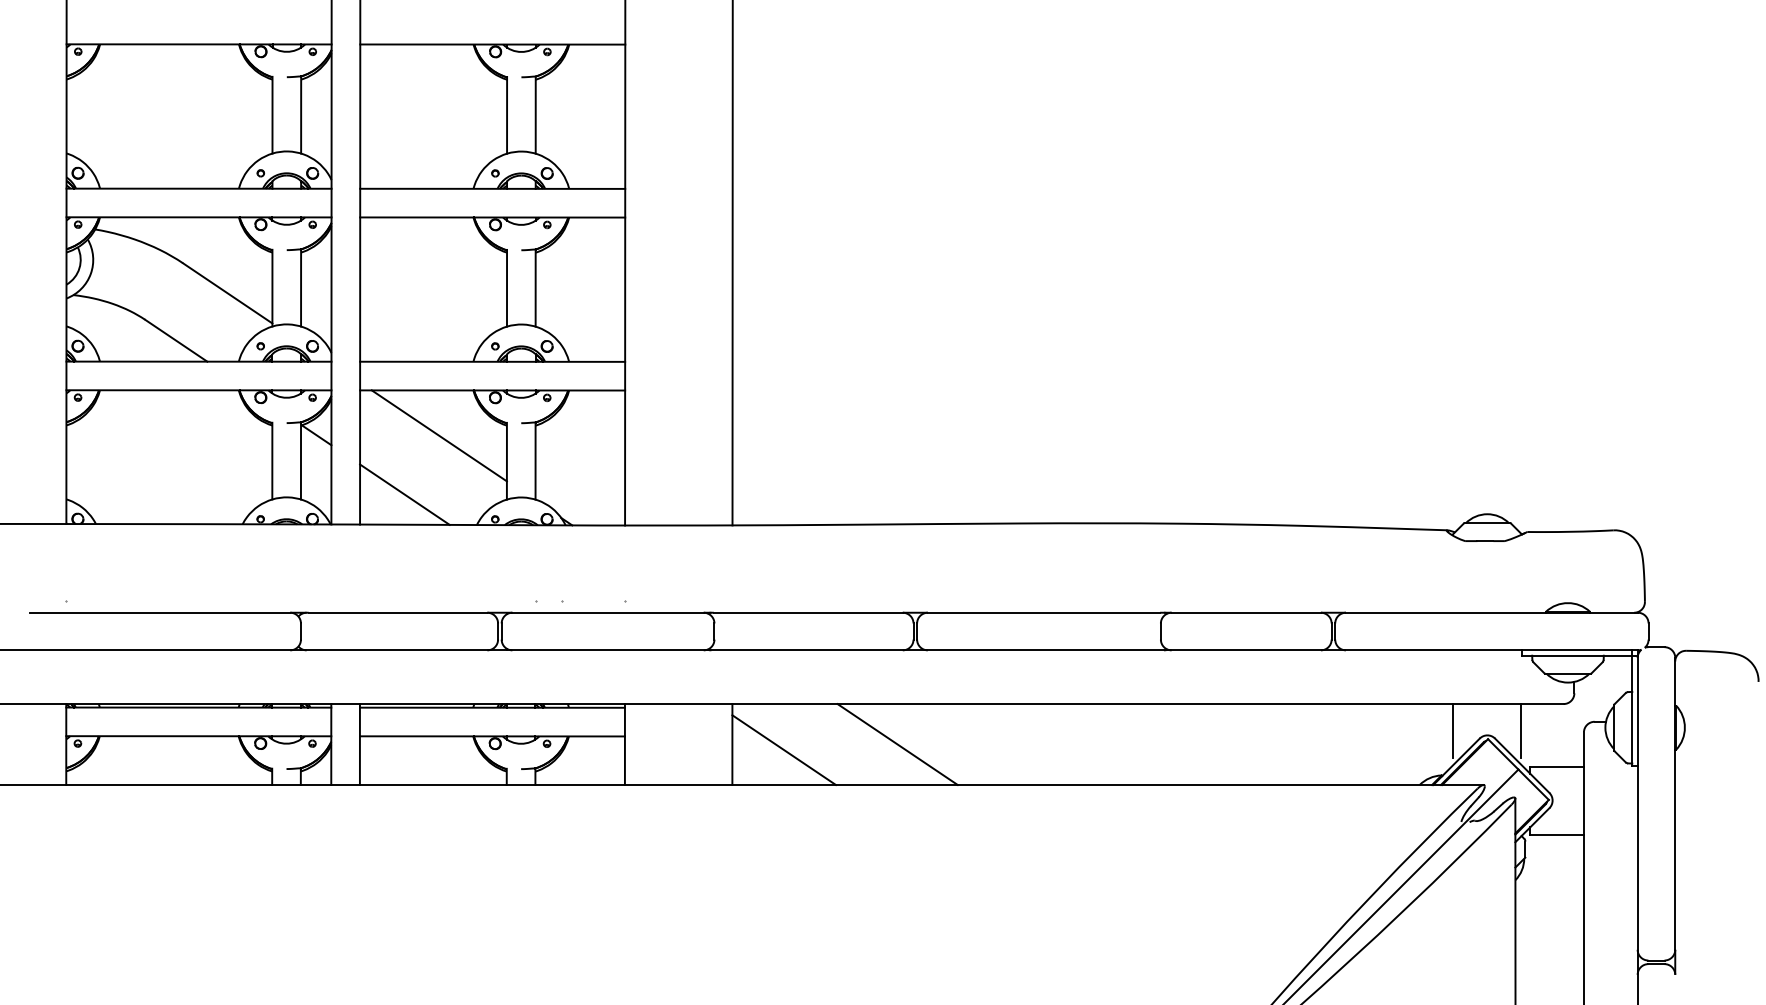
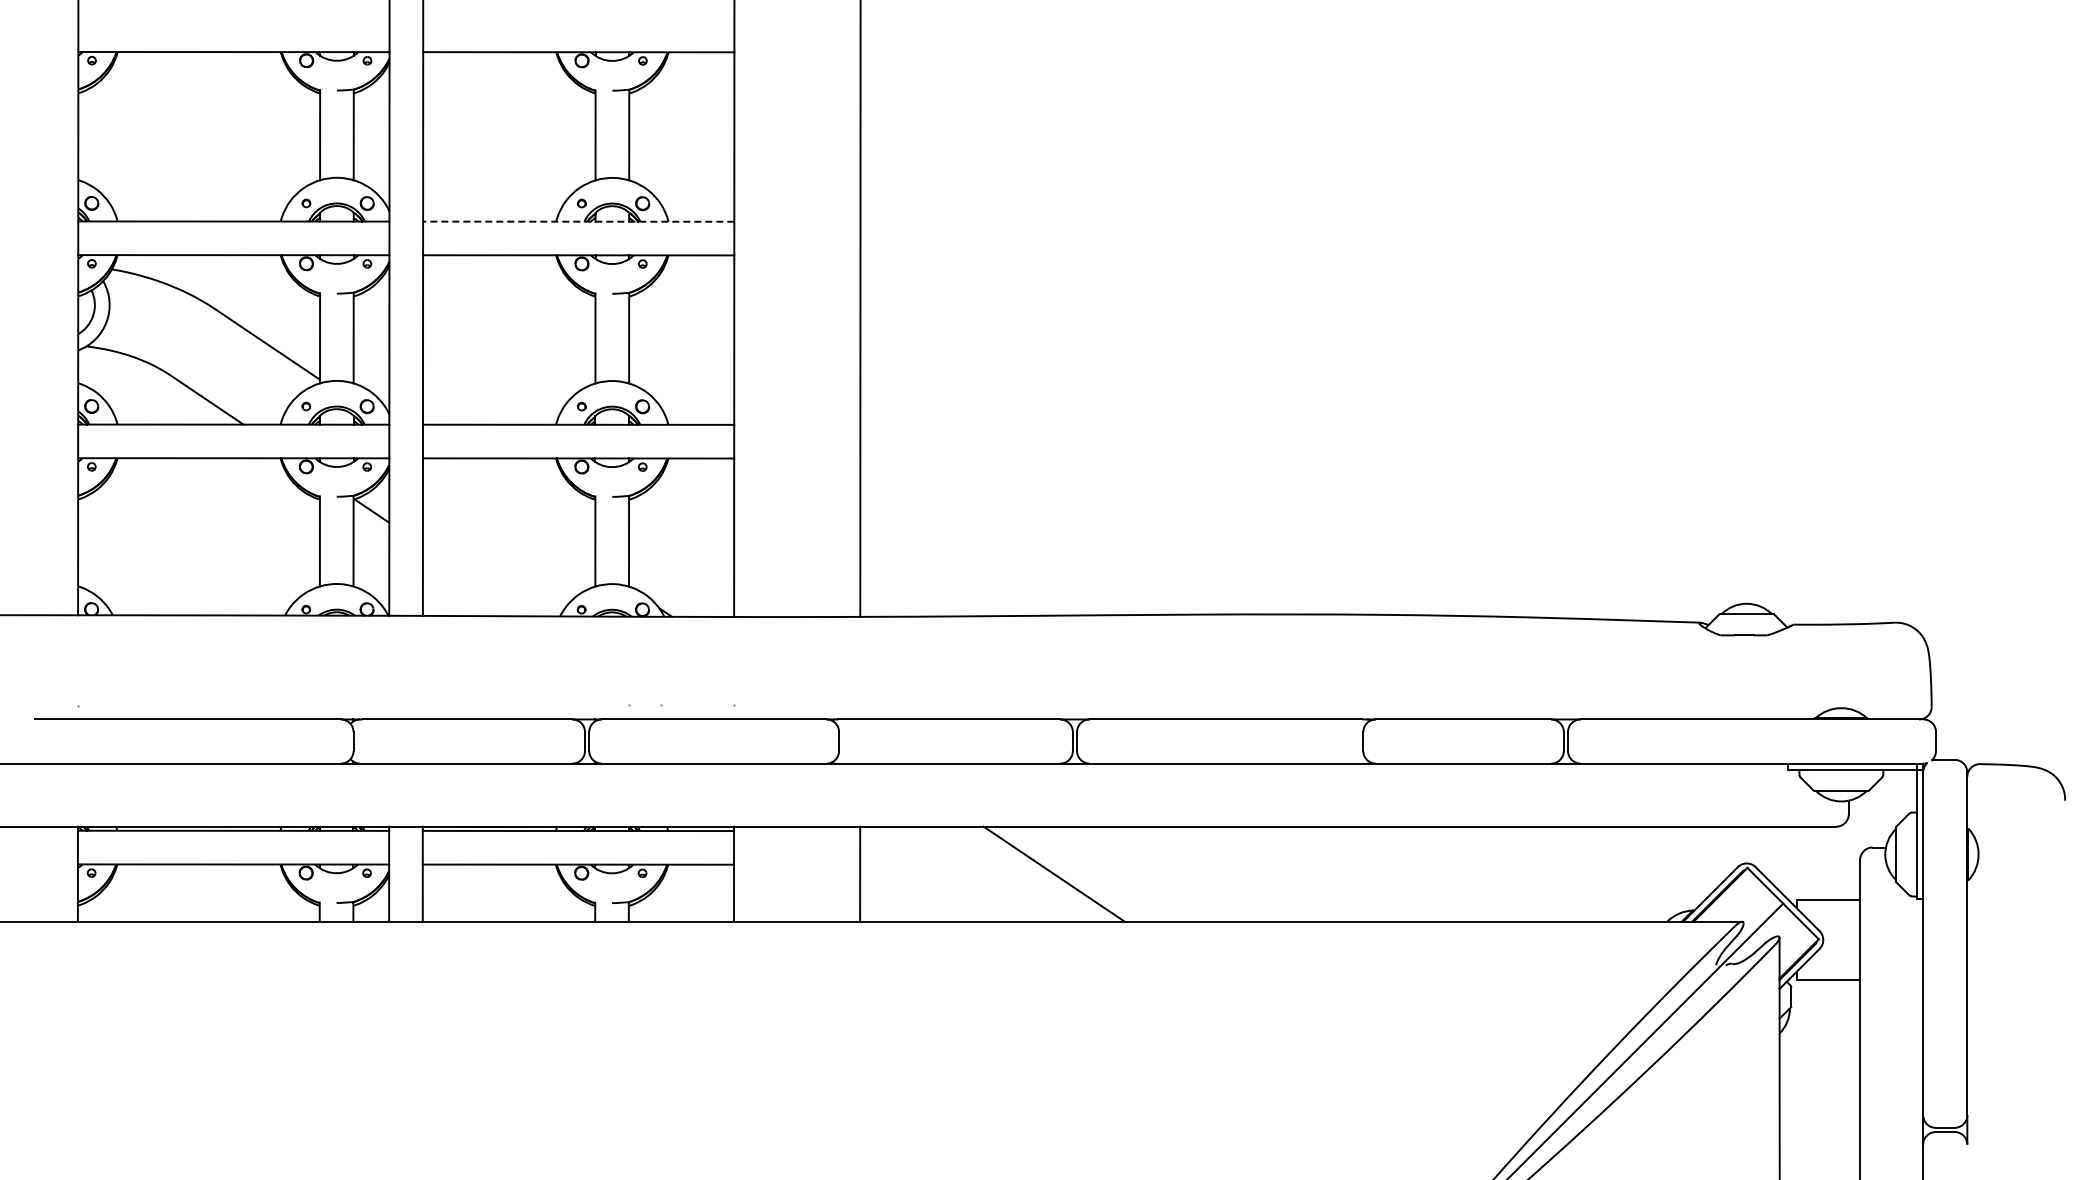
line: (492, 188) -> (578, 221), solid -> dashed
line: (438, 435) -> (515, 511), removed
line: (404, 494) -> (475, 580), removed
line: (1453, 730) -> (1706, 857), removed
line: (1521, 730) -> (1786, 857), removed
line: (783, 749) -> (920, 880), removed

